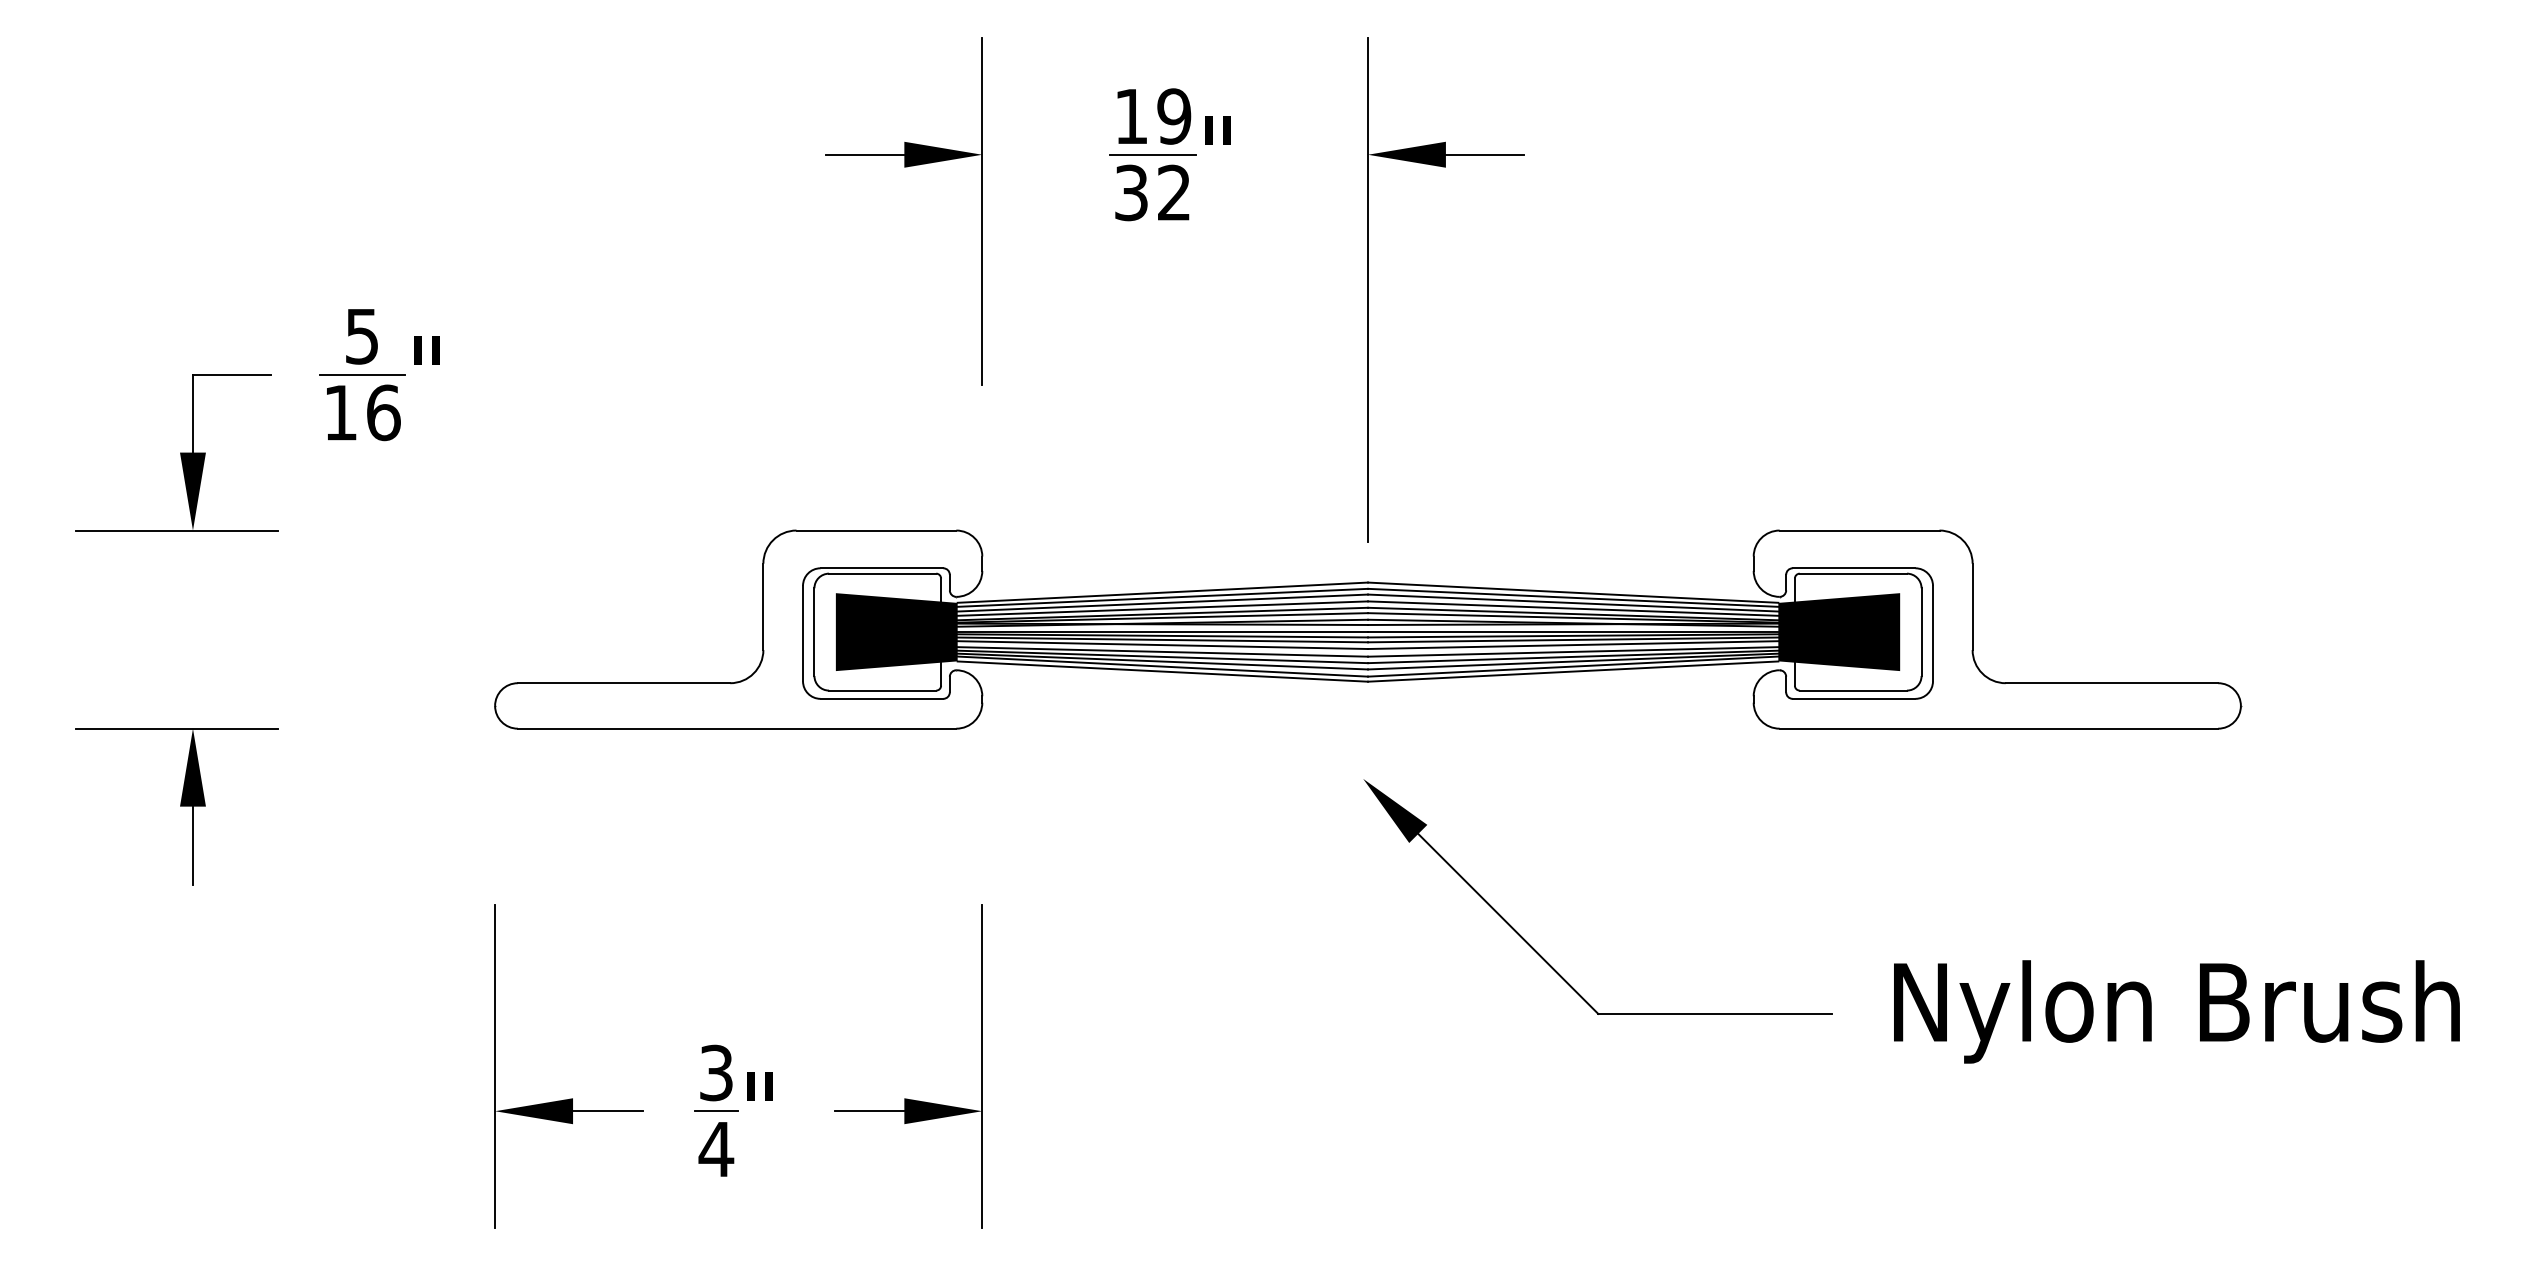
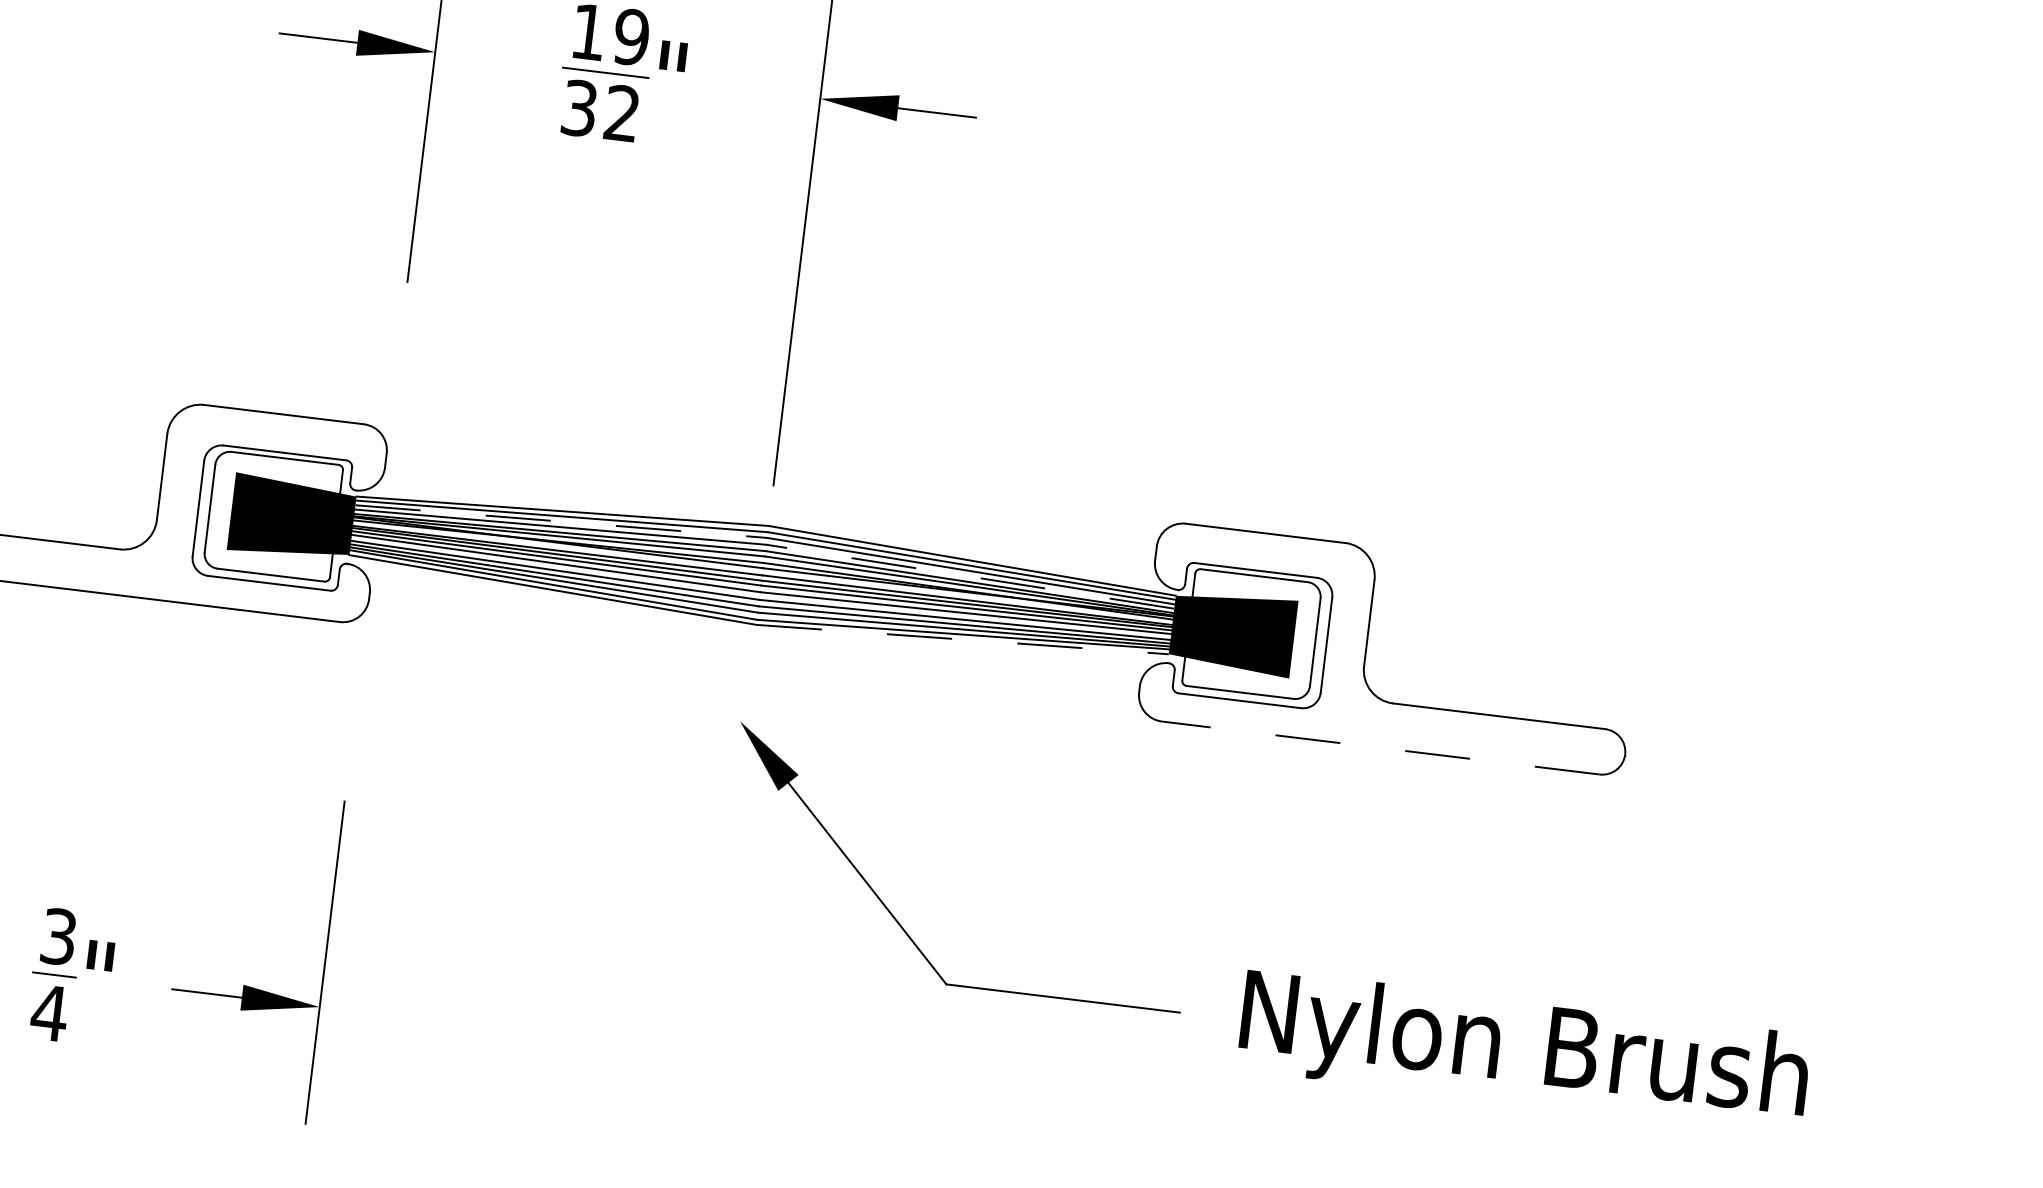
line: (1163, 603) -> (561, 522), solid -> dashed
line: (1572, 608) -> (969, 576), solid -> dashed
line: (1573, 671) -> (963, 639), solid -> dashed
line: (1998, 728) -> (1380, 747), solid -> dashed

